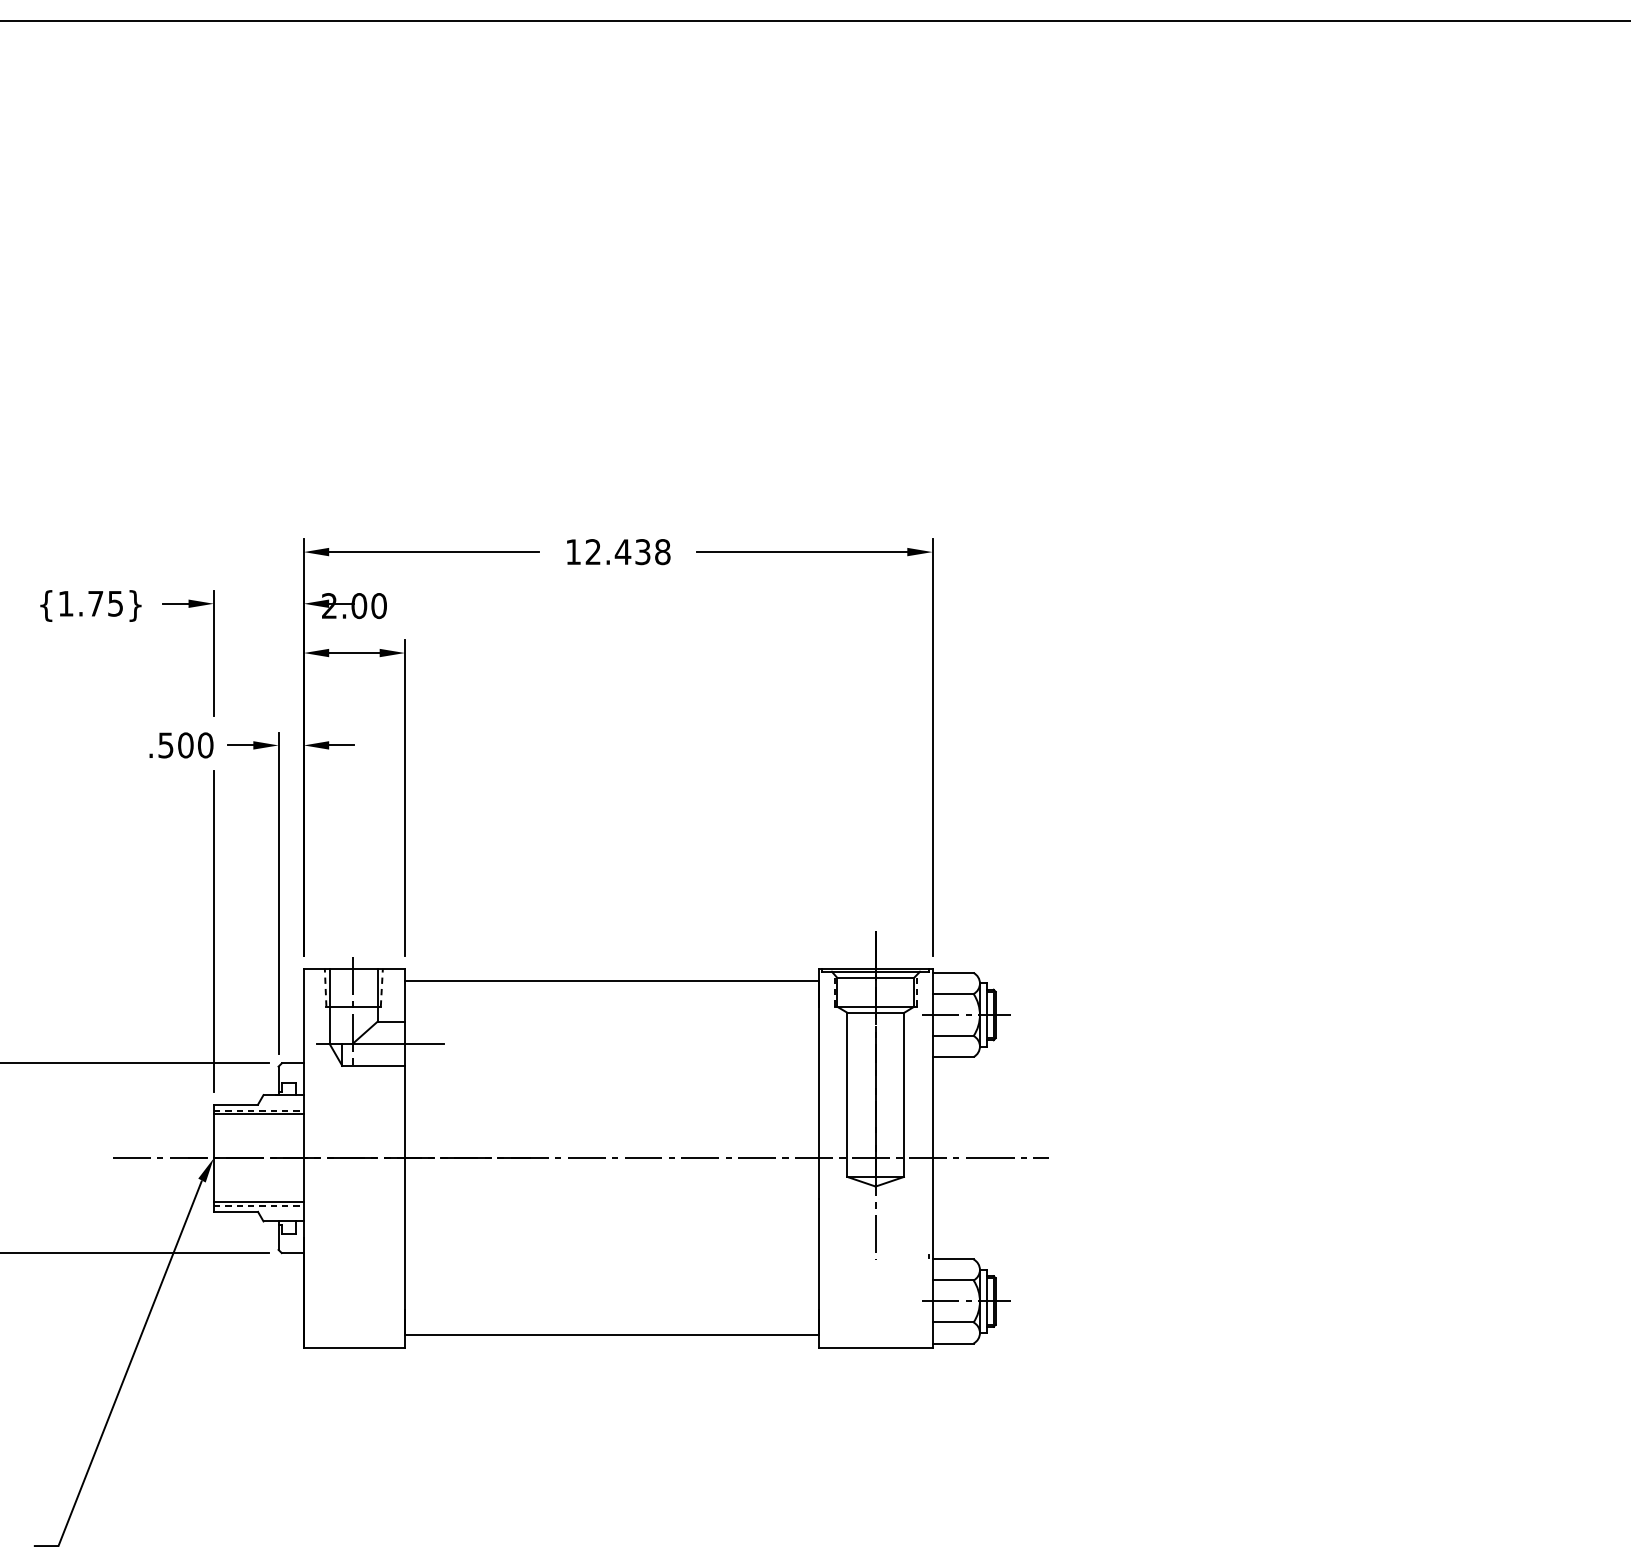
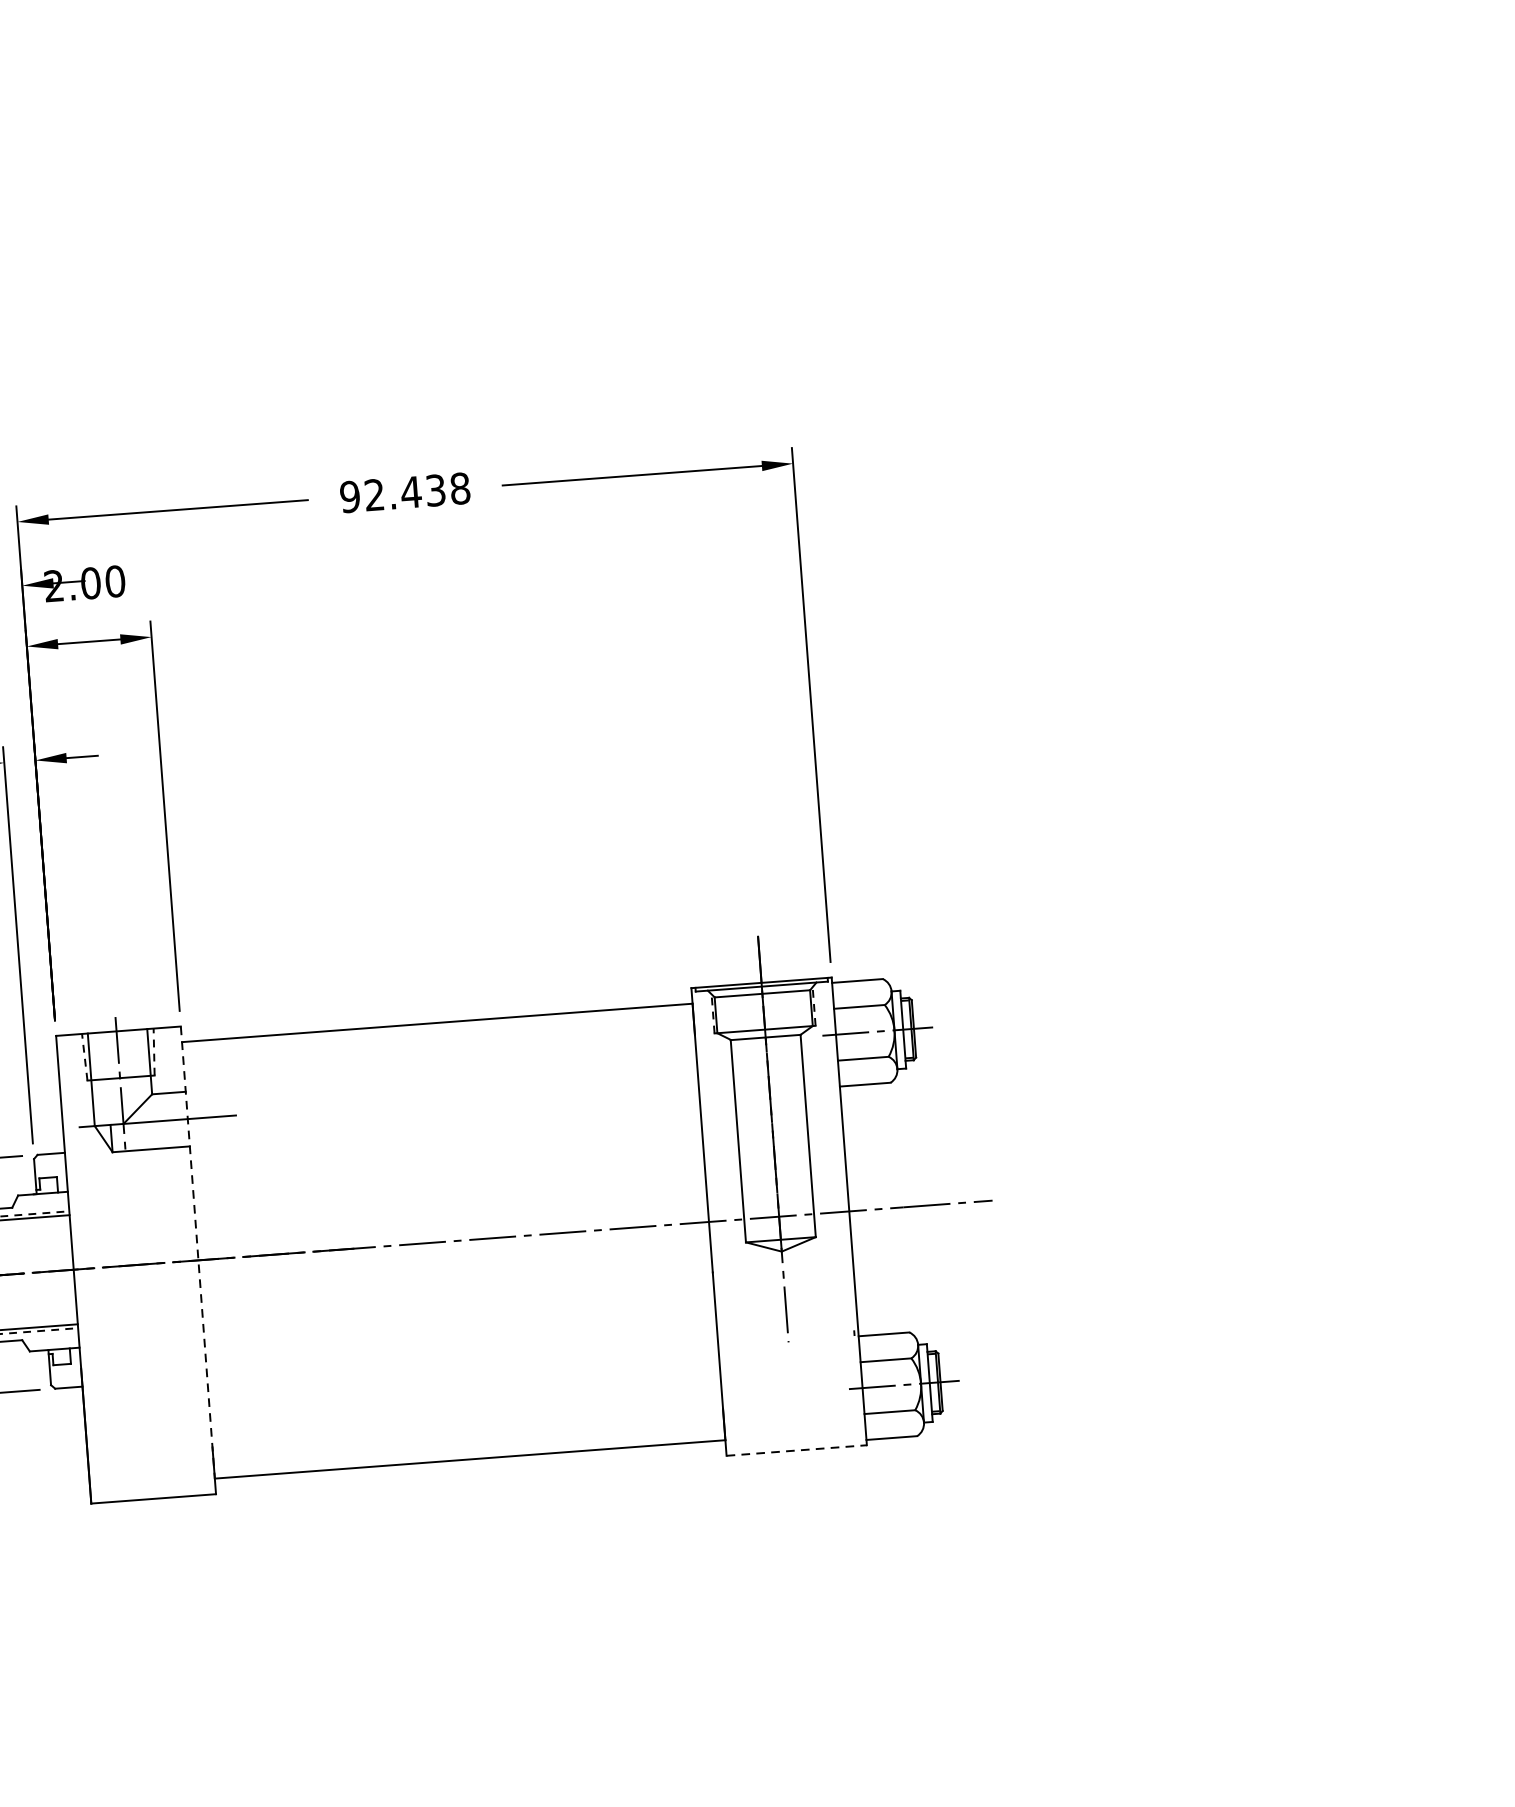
text: (573, 552) -> (350, 497), 12.438 -> 92.438
line: (404, 1152) -> (197, 1253), solid -> dashed
line: (875, 1347) -> (796, 1450), solid -> dashed

